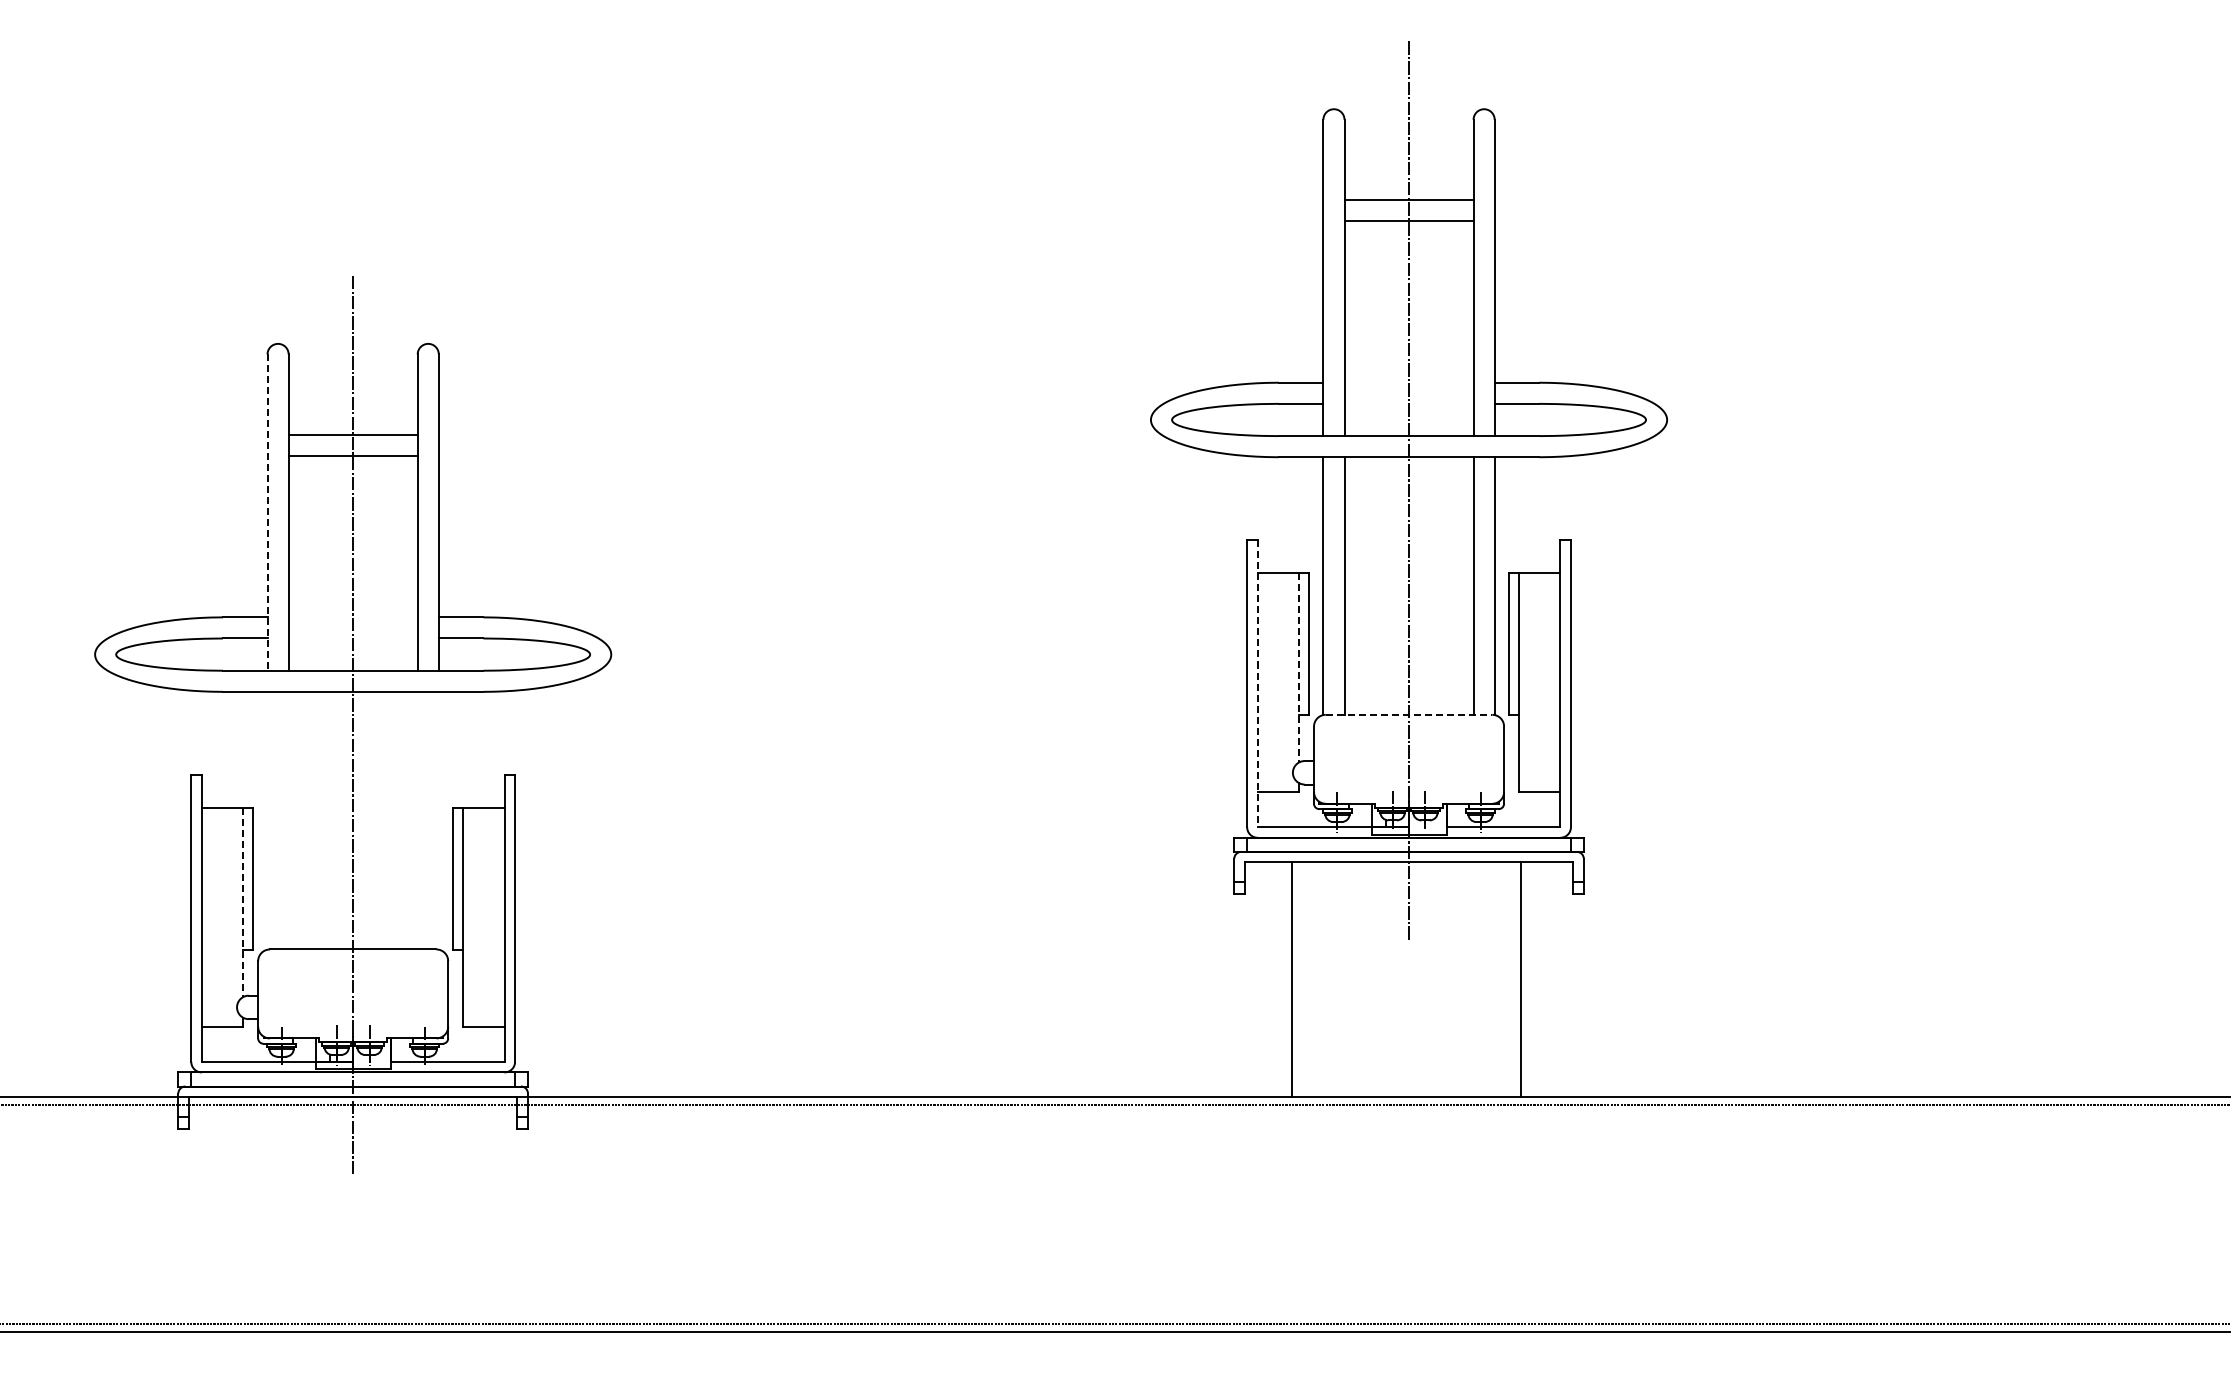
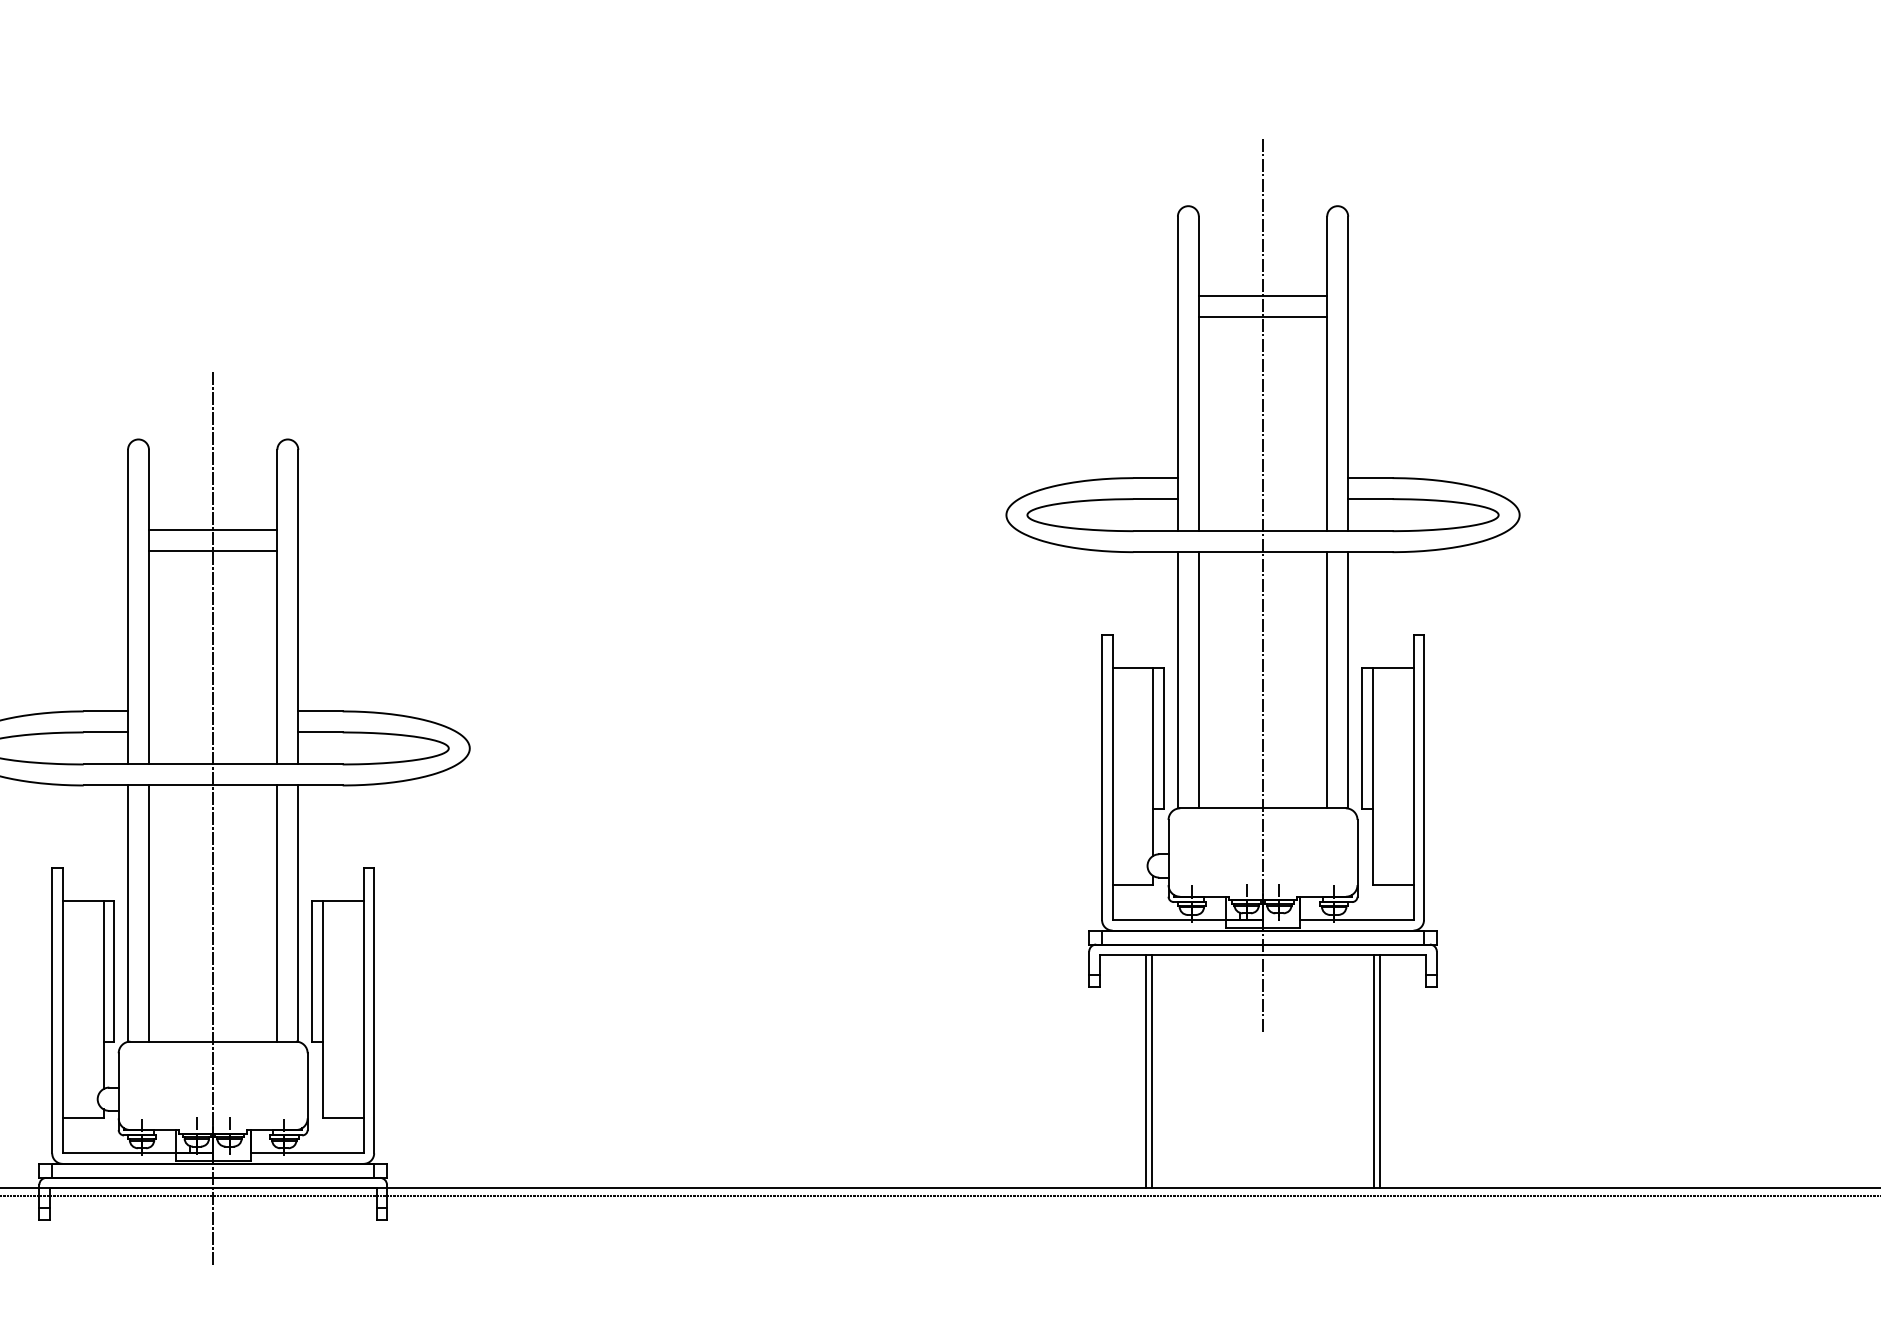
line: (267, 513) -> (127, 608), dashed -> solid
line: (1298, 667) -> (1153, 761), dashed -> solid
line: (1257, 684) -> (1112, 778), dashed -> solid
line: (1409, 714) -> (1263, 807), dashed -> solid
line: (267, 820) -> (127, 913), added
line: (288, 820) -> (148, 913), added
line: (417, 820) -> (277, 913), added
line: (438, 820) -> (298, 913), added
line: (242, 902) -> (103, 994), dashed -> solid
line: (1297, 979) -> (1152, 1071), added
line: (1526, 979) -> (1379, 1071), added

